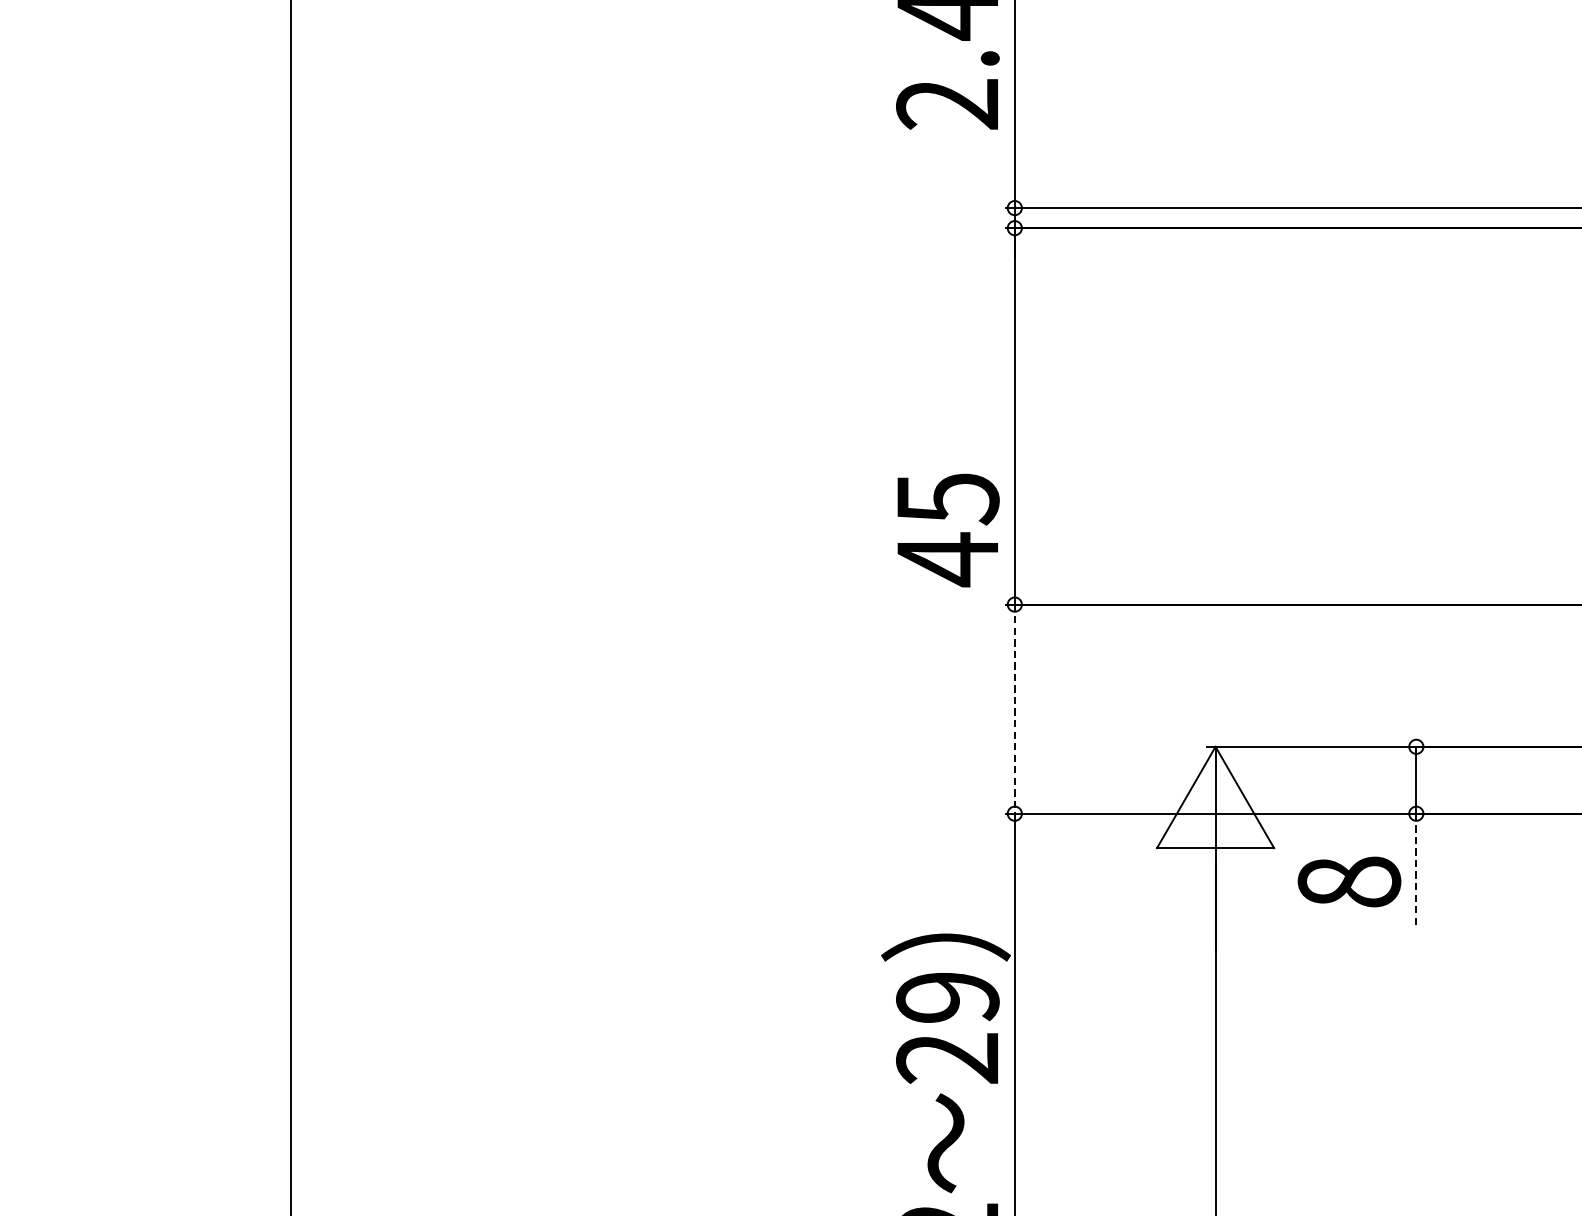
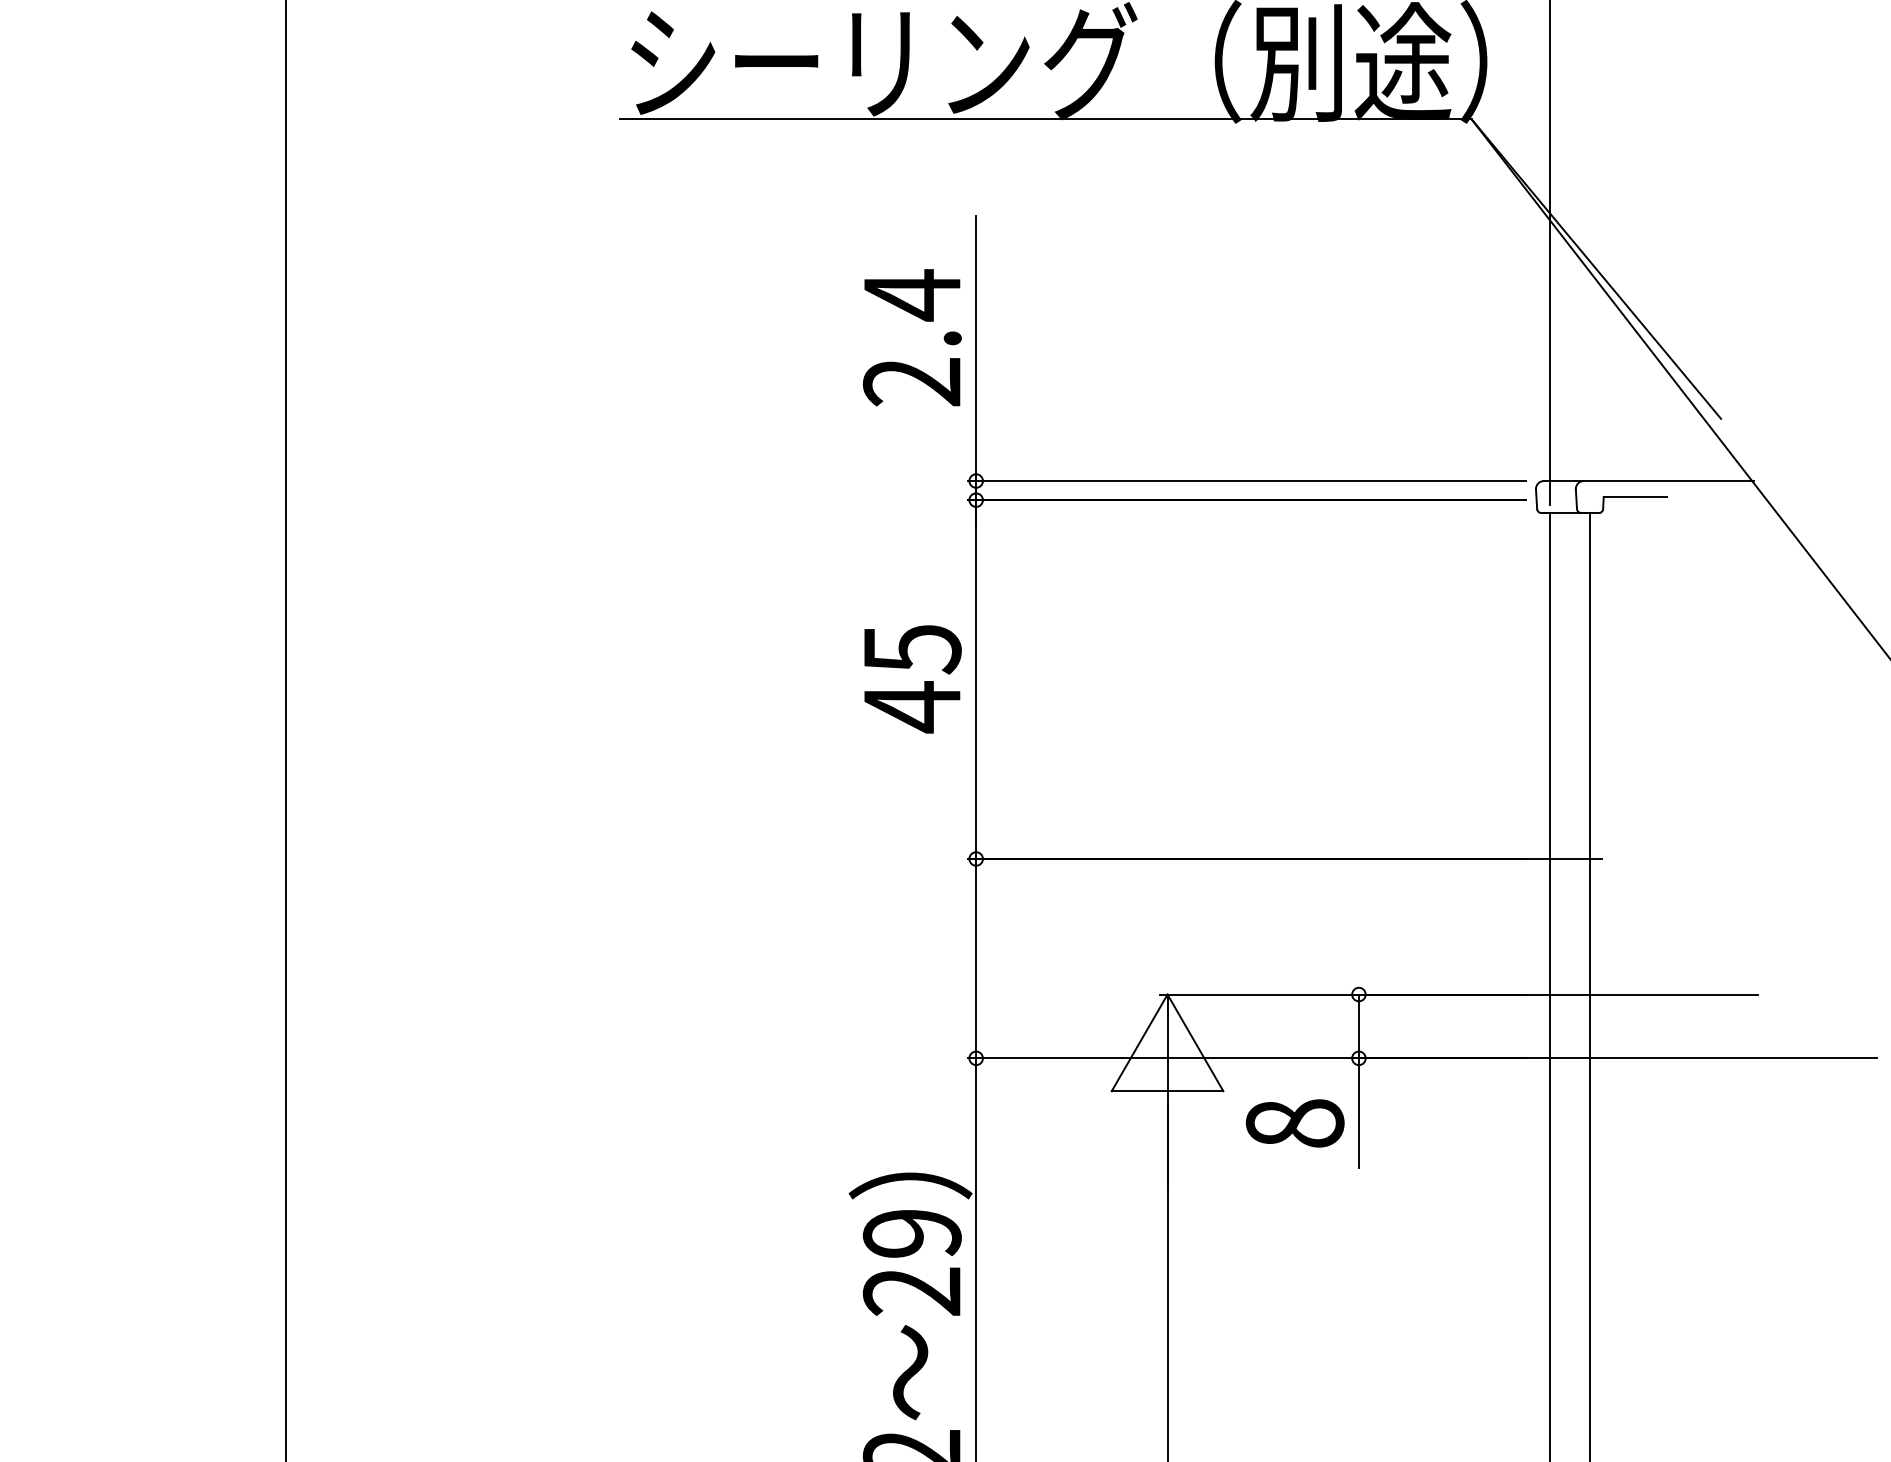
text: (948, 530) -> (912, 679), moved
line: (1015, 708) -> (976, 958), dashed -> solid
line: (1415, 871) -> (1358, 1113), dashed -> solid

